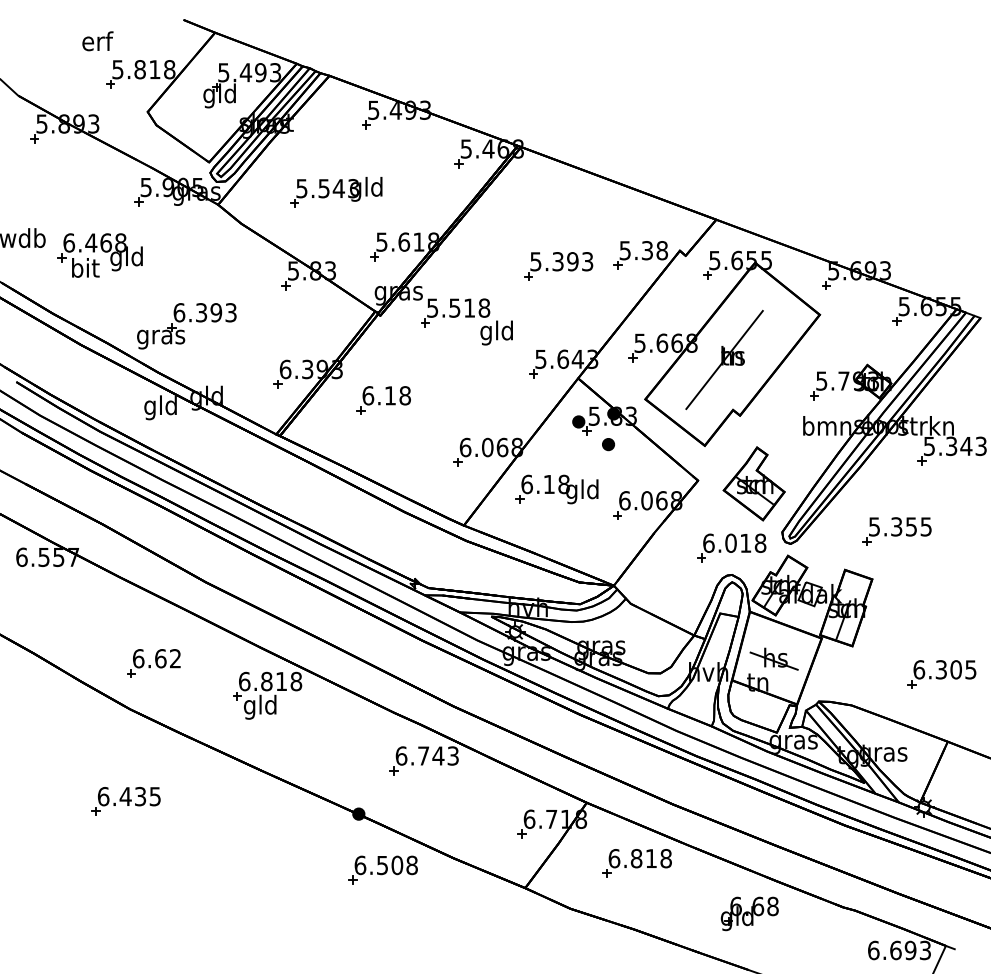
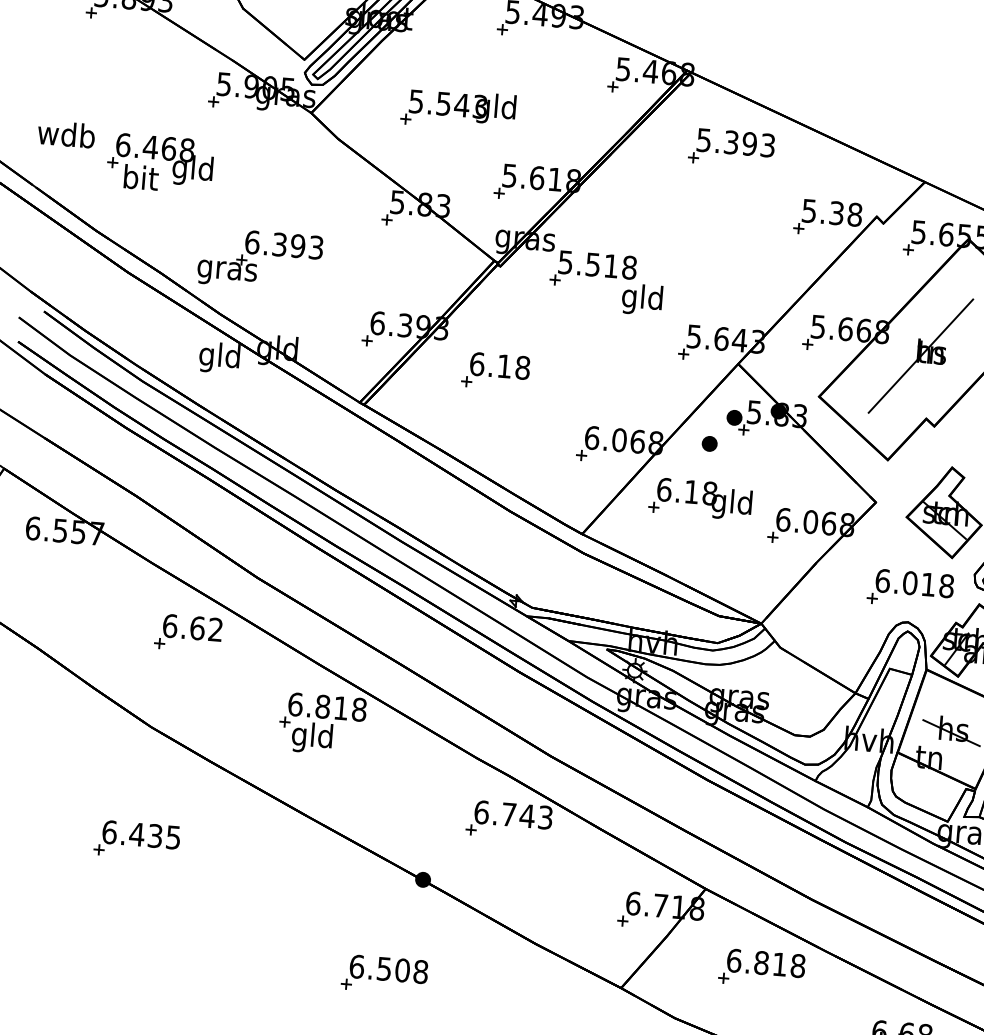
part: (558, 266) -> (731, 148), moved
part: (608, 444) -> (709, 443), moved
part: (153, 663) -> (188, 633), moved
part: (382, 869) -> (383, 974), moved

